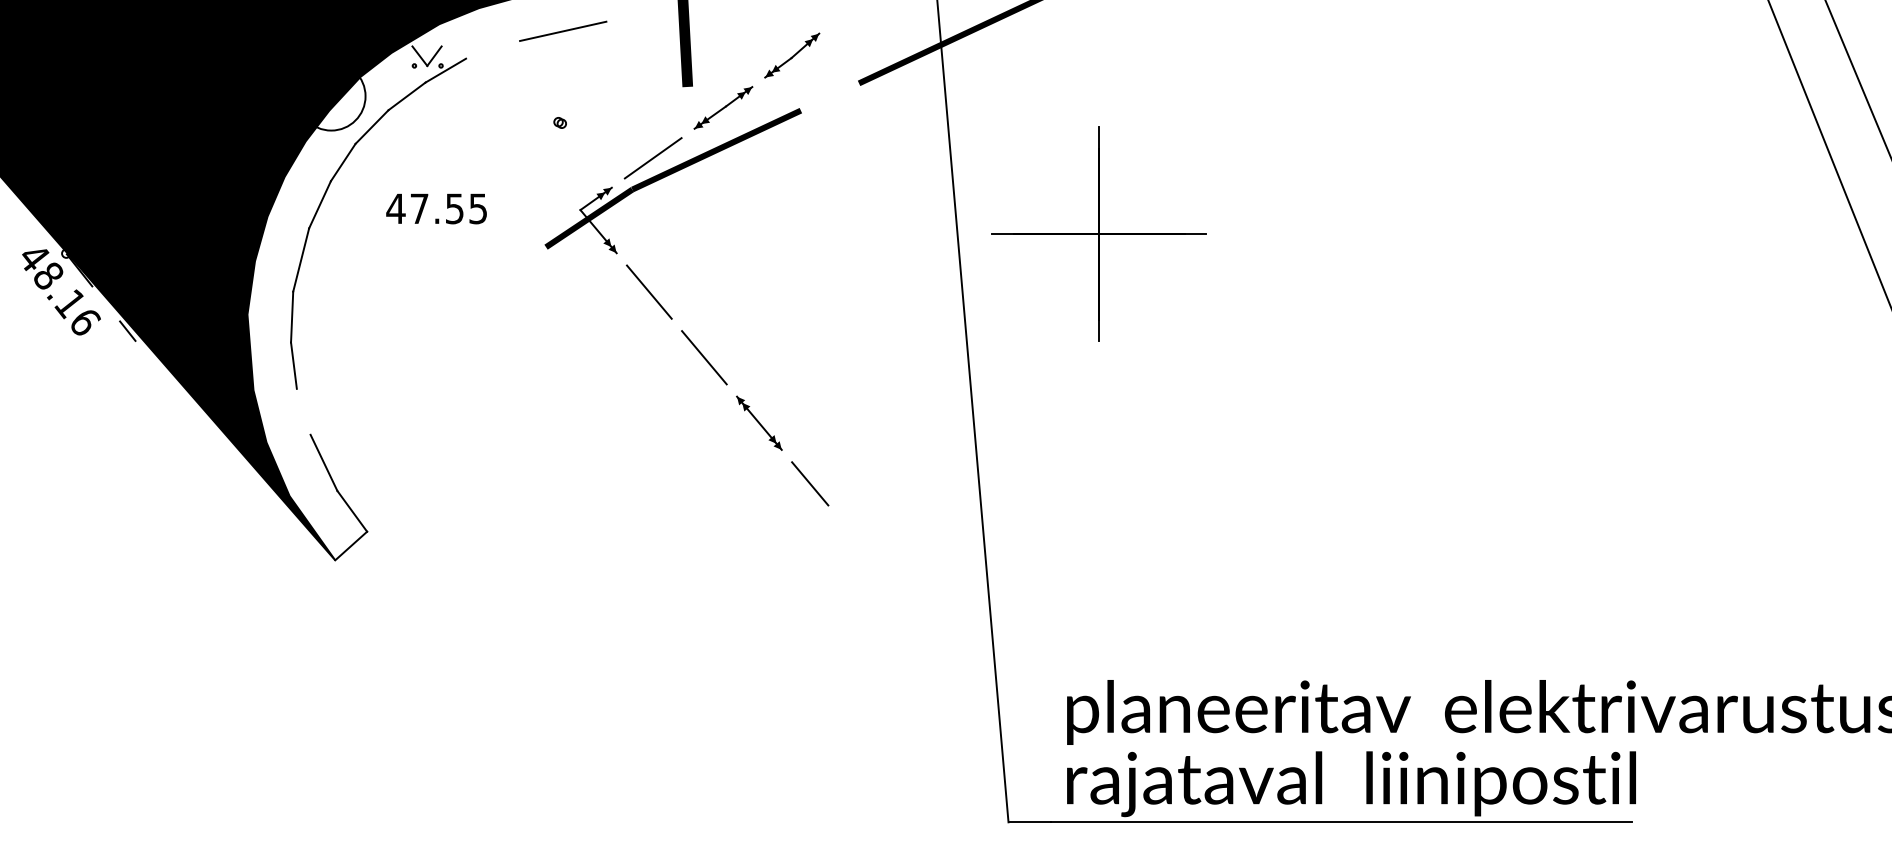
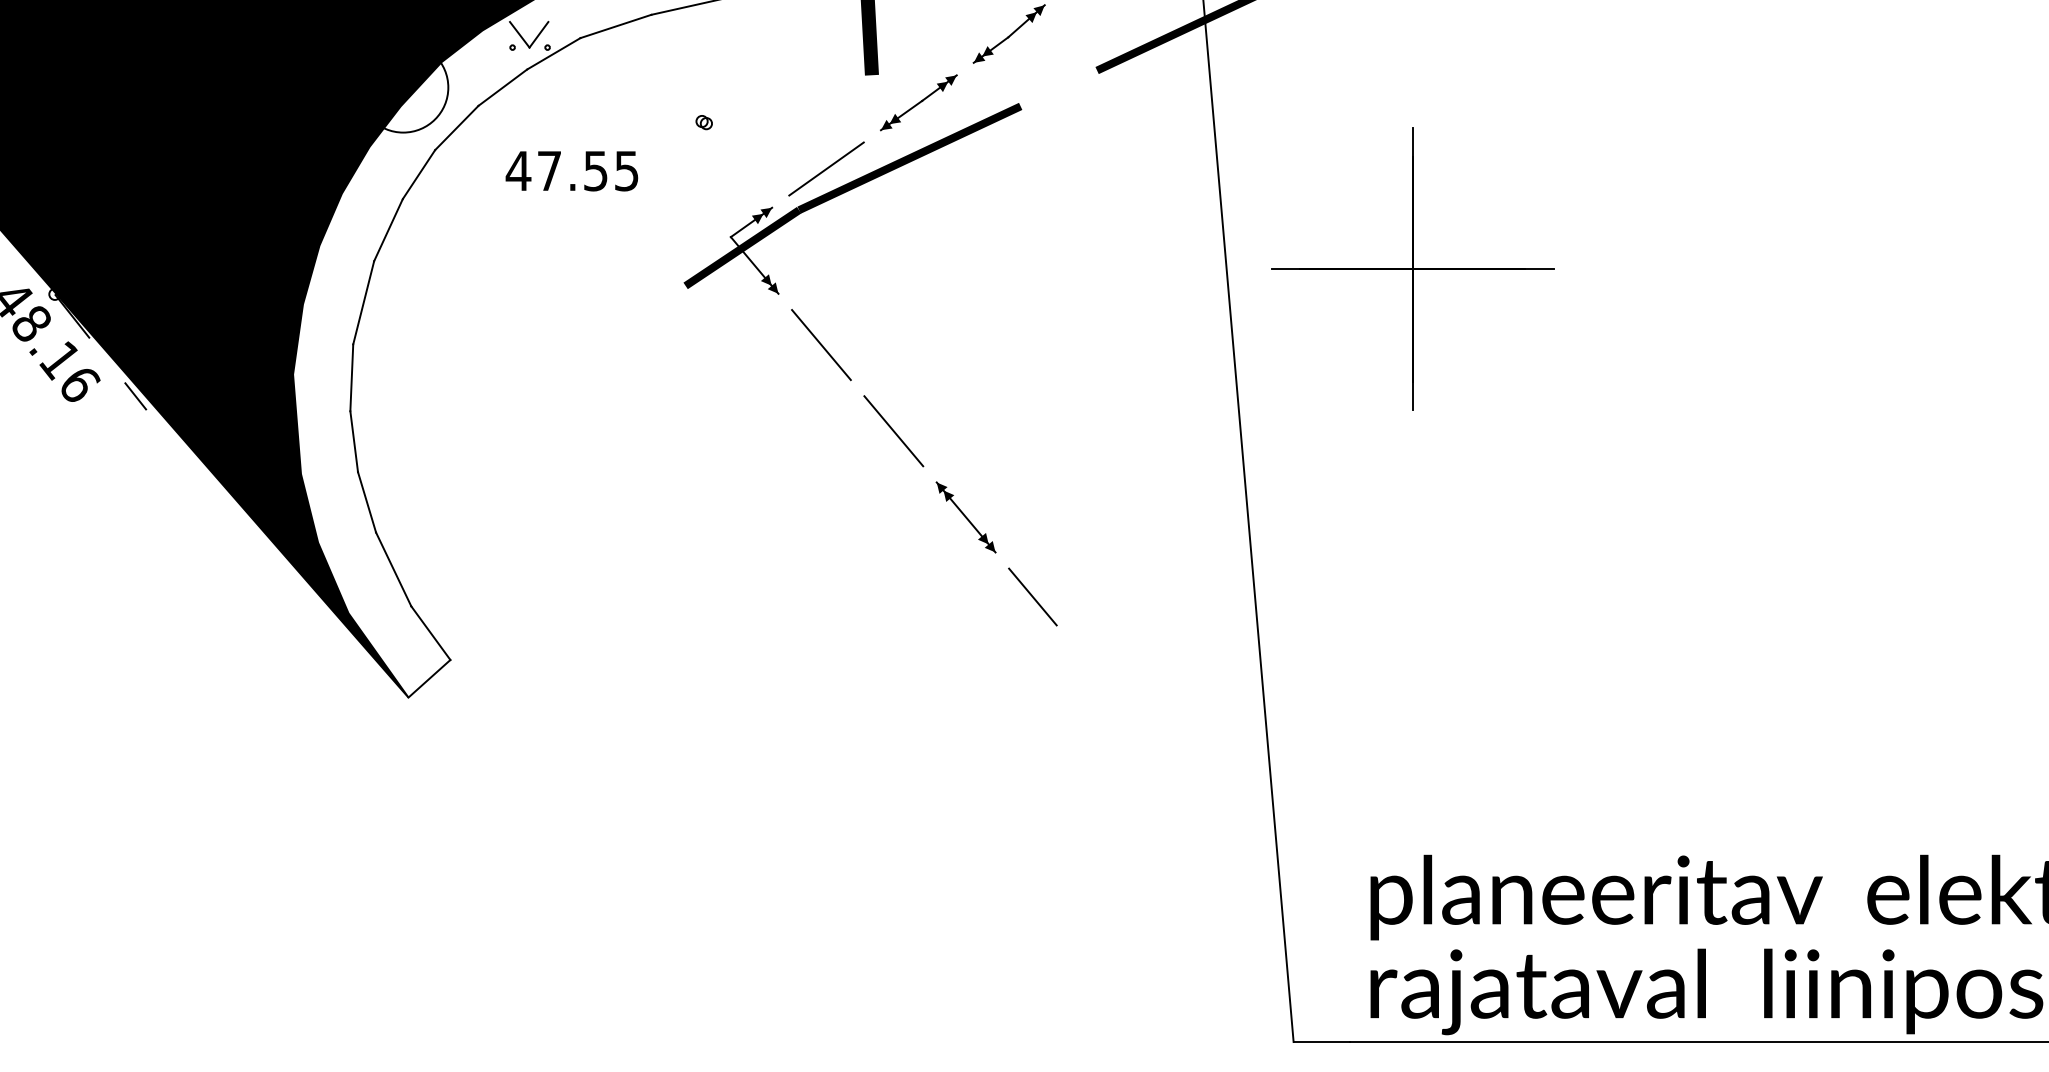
line: (493, 49) -> (616, 26), added
text: (436, 208) -> (571, 170), moved
line: (303, 411) -> (366, 501), added

